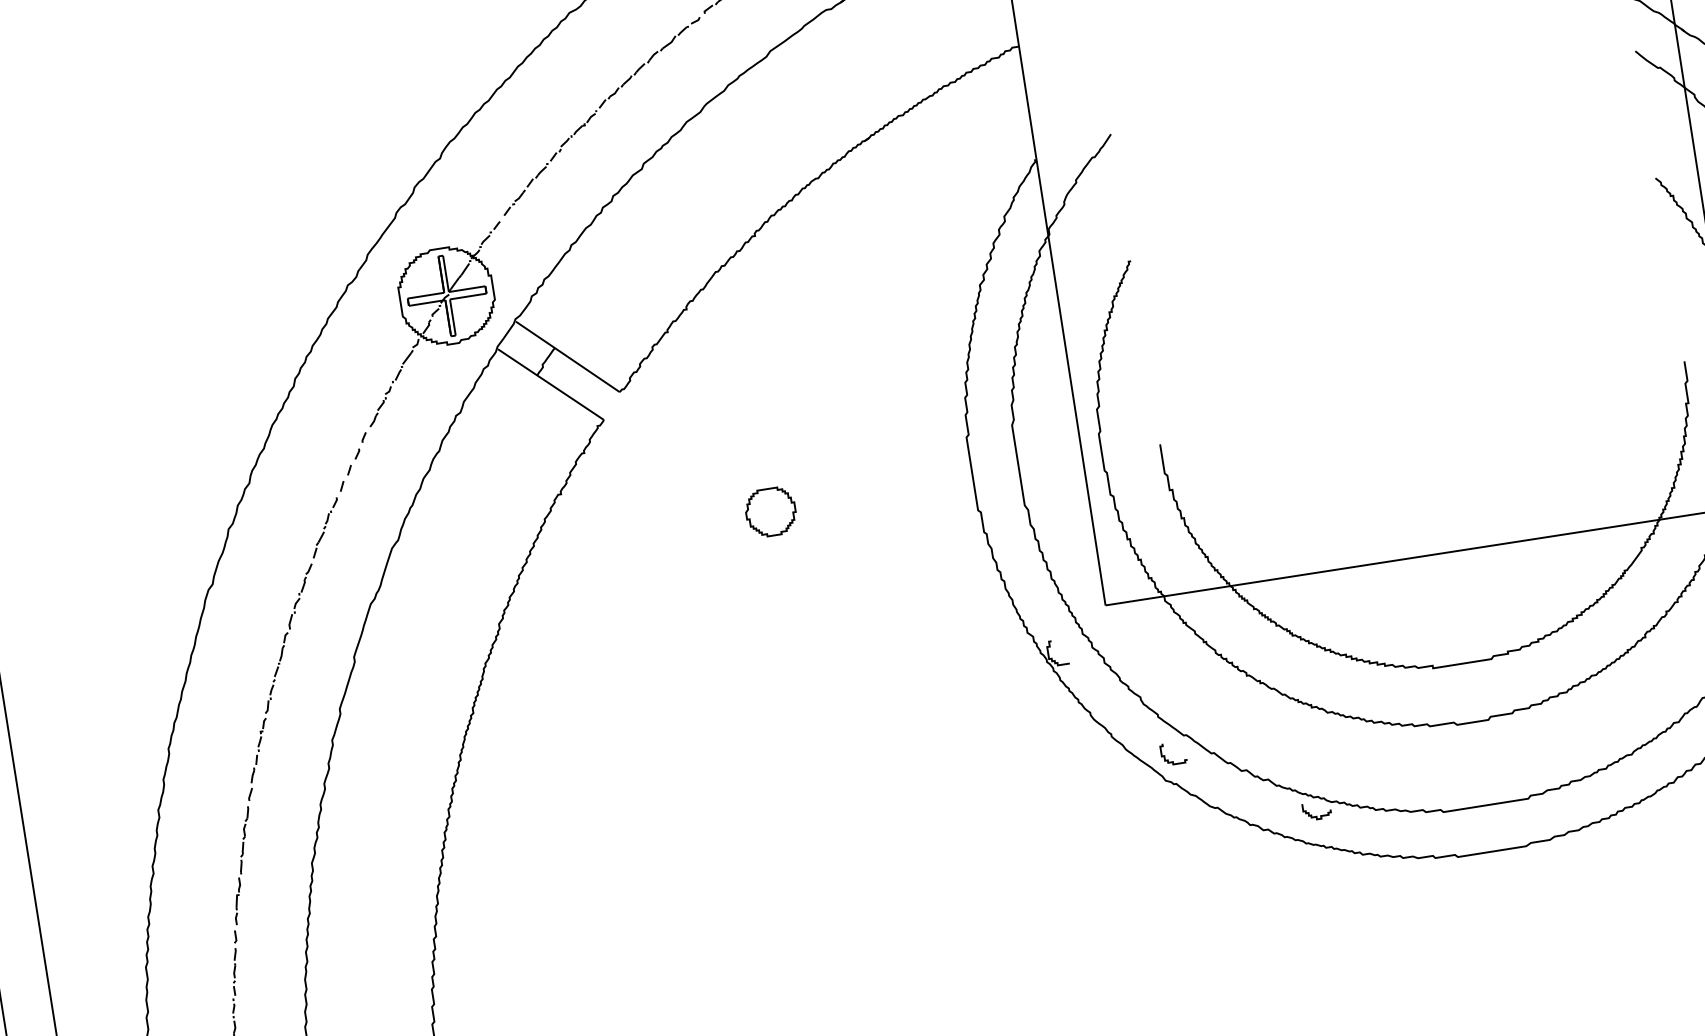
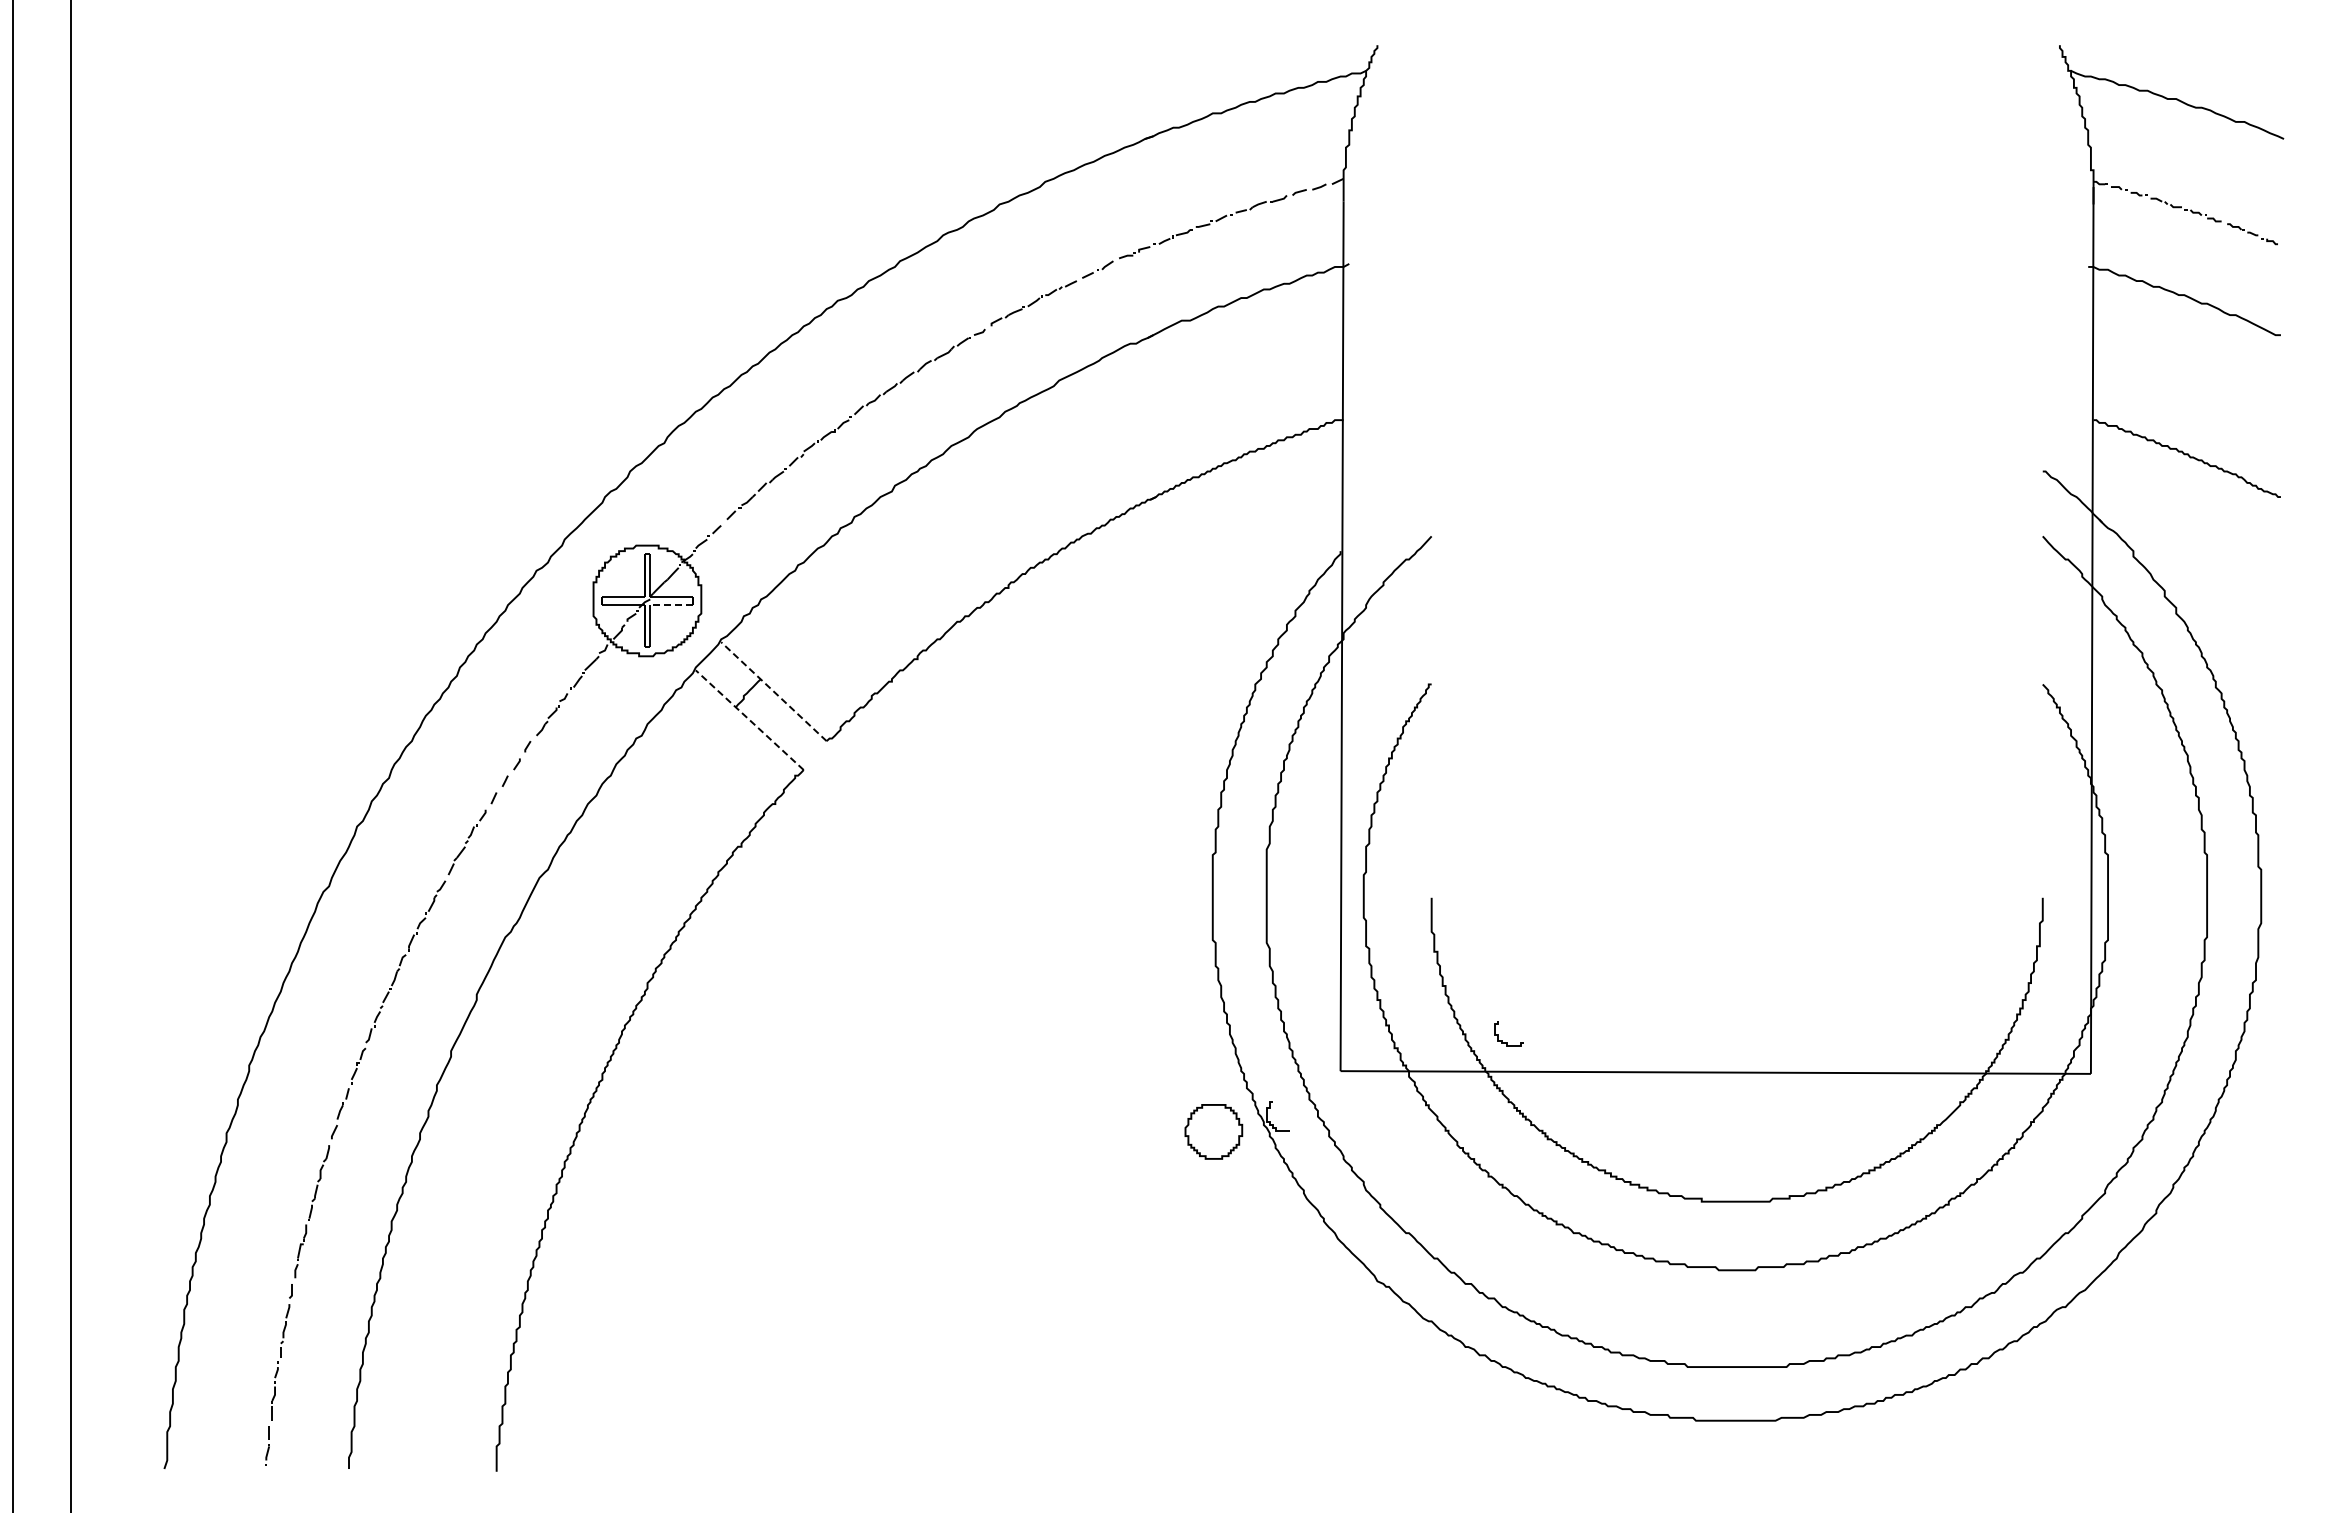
line: (468, 296) -> (671, 605), solid -> dashed
line: (567, 356) -> (773, 691), solid -> dashed
line: (550, 384) -> (749, 719), solid -> dashed
part: (770, 511) -> (1213, 1131), moved
curve: (1173, 761) -> (1507, 1042), moved
curve: (1316, 816) -> (1542, 1349), removed

